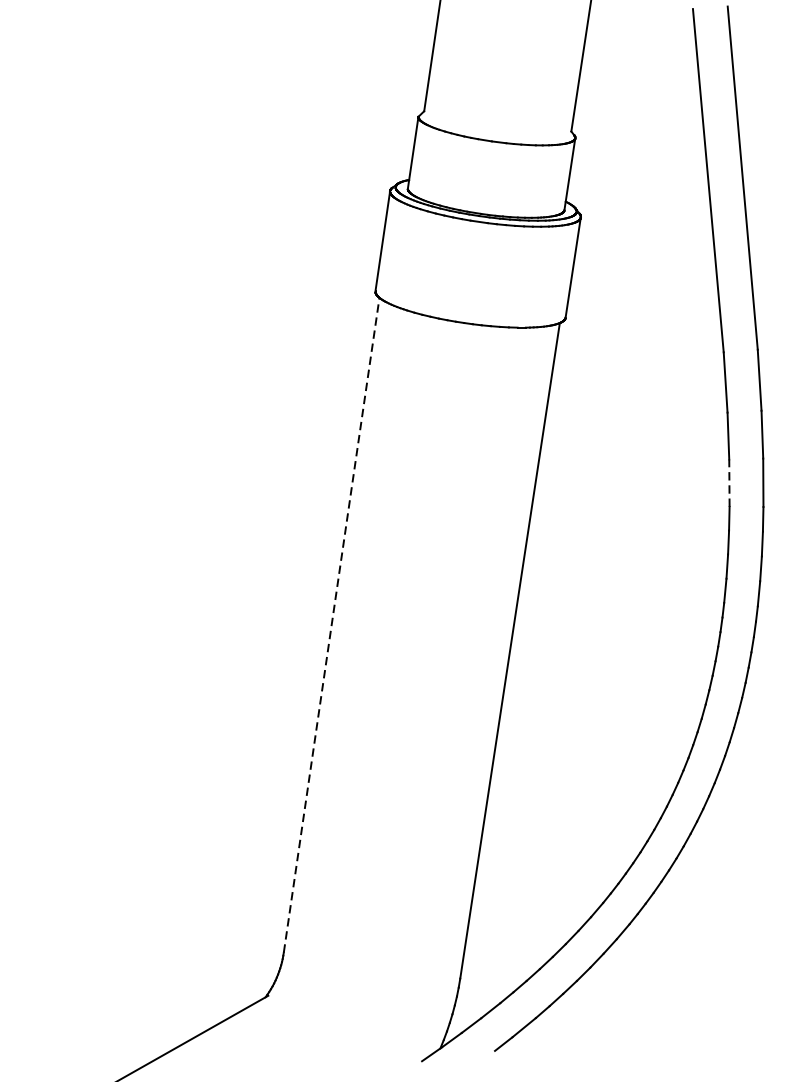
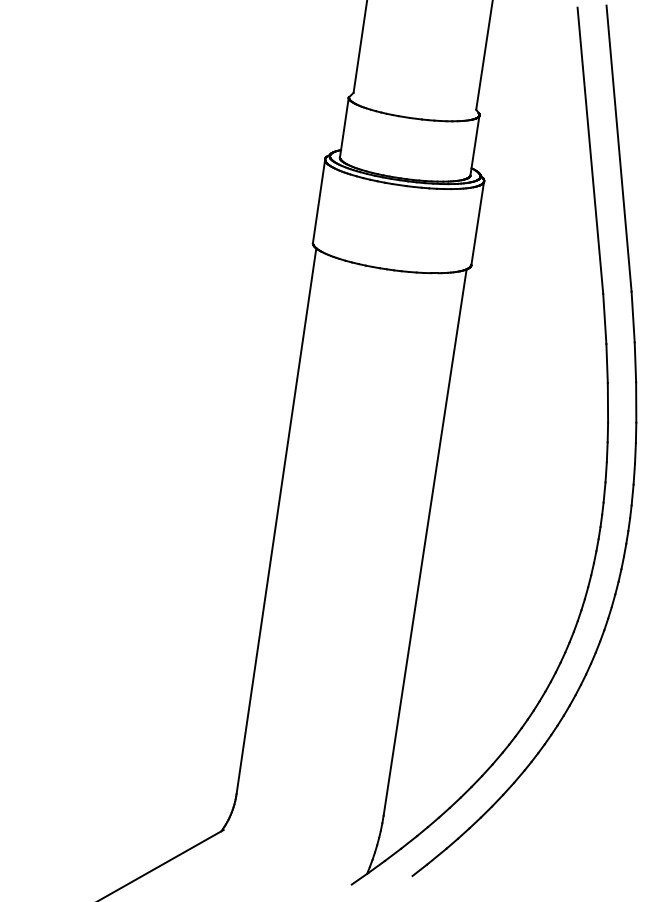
line: (728, 482) -> (607, 402), dashed -> solid
line: (331, 625) -> (276, 521), dashed -> solid

